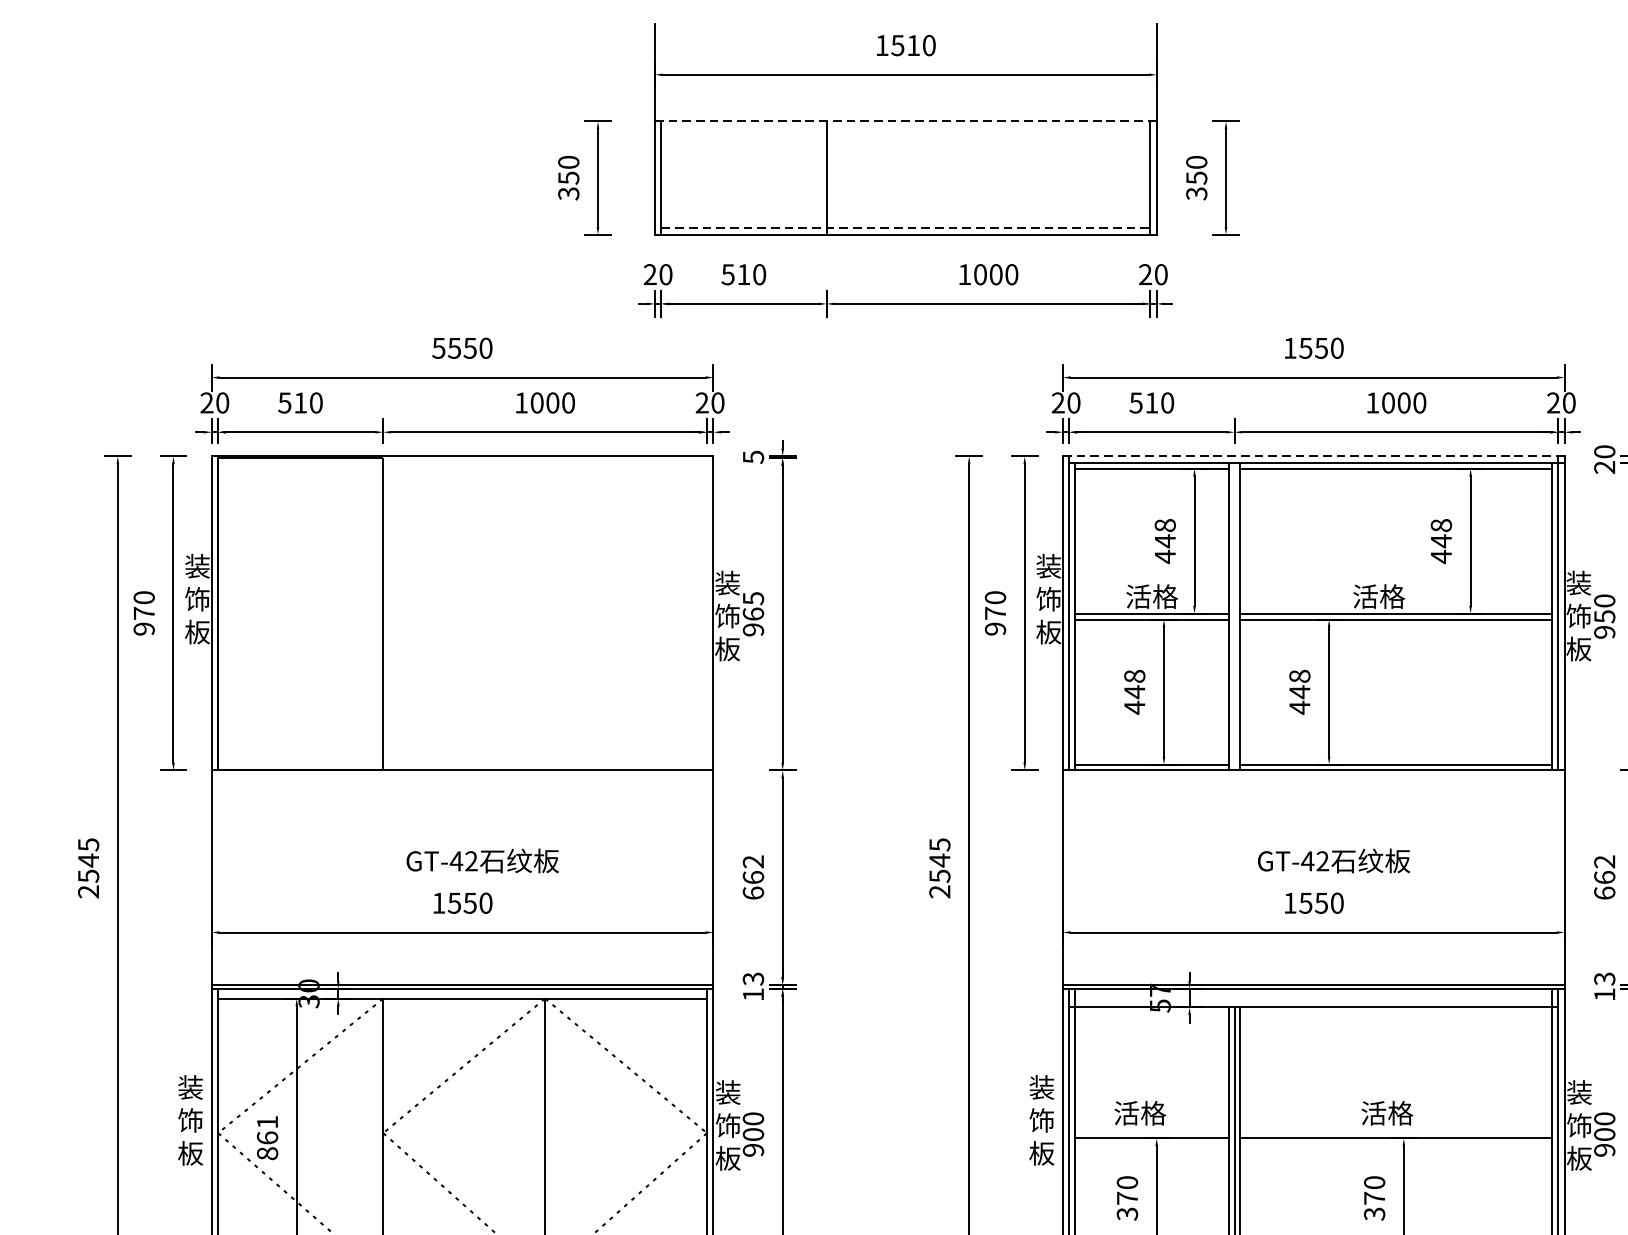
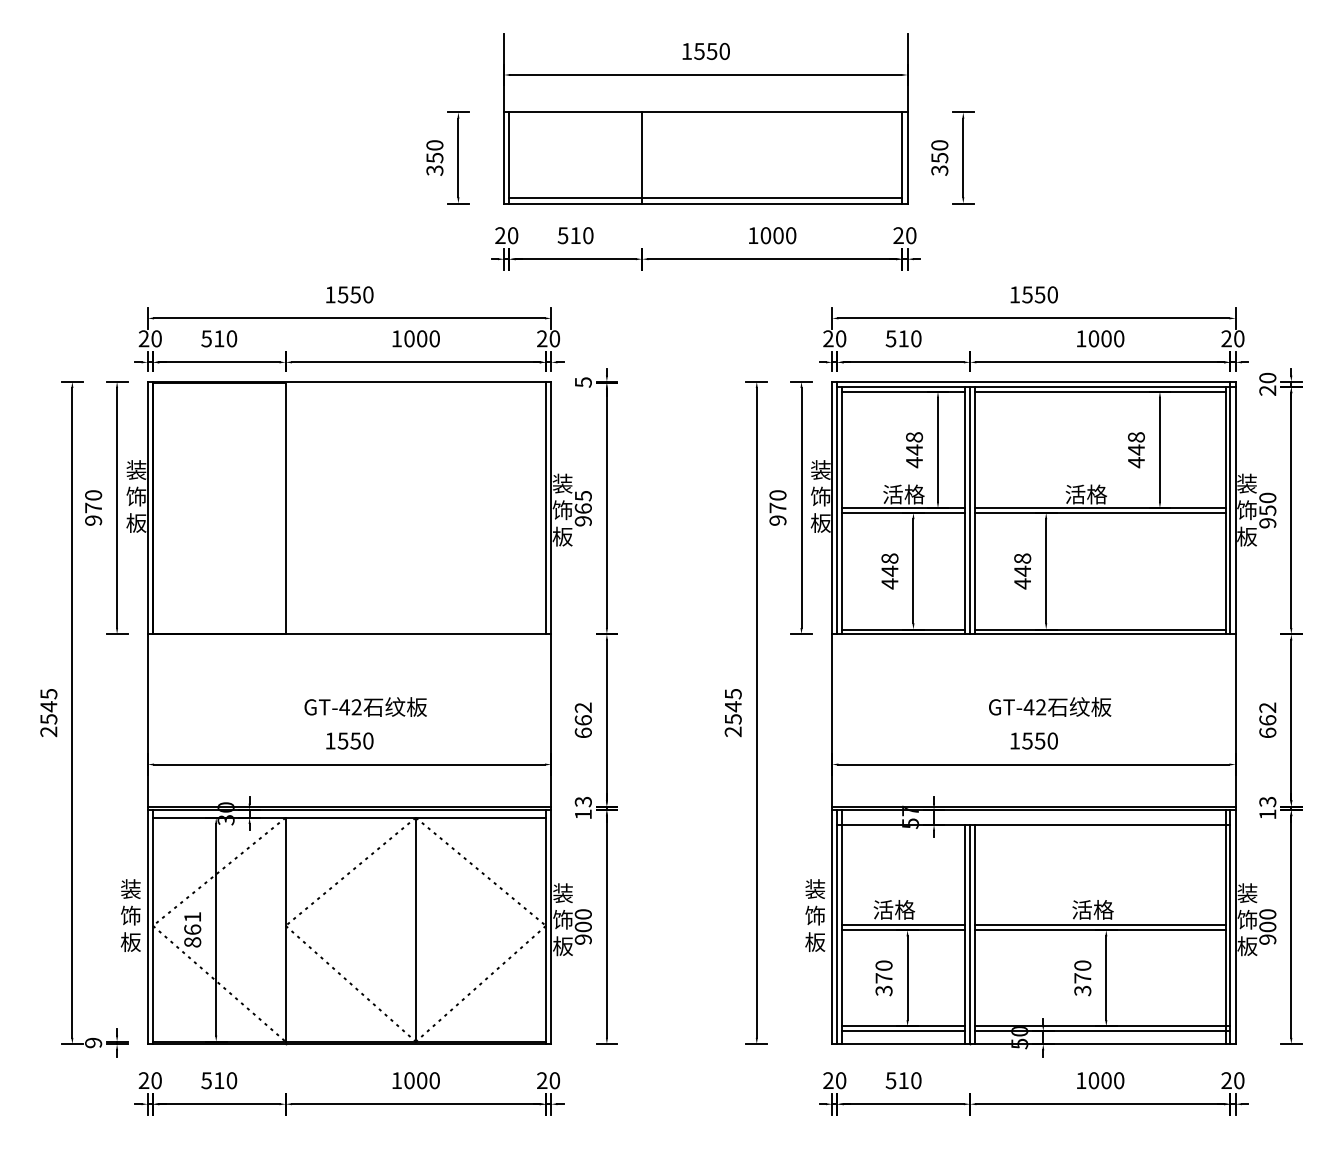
text: (912, 45) -> (711, 51), 1510 -> 1550
line: (905, 121) -> (705, 112), dashed -> solid
line: (906, 228) -> (706, 198), dashed -> solid
text: (438, 347) -> (330, 294), 5550 -> 1550
line: (1313, 456) -> (1033, 381), dashed -> solid
line: (707, 612) -> (546, 507), added
line: (1234, 616) -> (970, 510), added
line: (1151, 1132) -> (903, 925), added
line: (1395, 1132) -> (1099, 925), added

